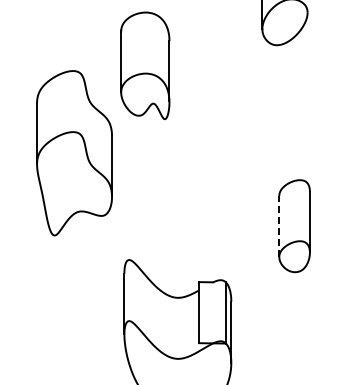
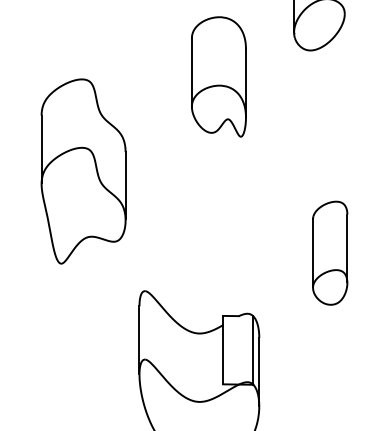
part: (145, 65) -> (219, 76), moved
line: (279, 225) -> (313, 252), dashed -> solid

